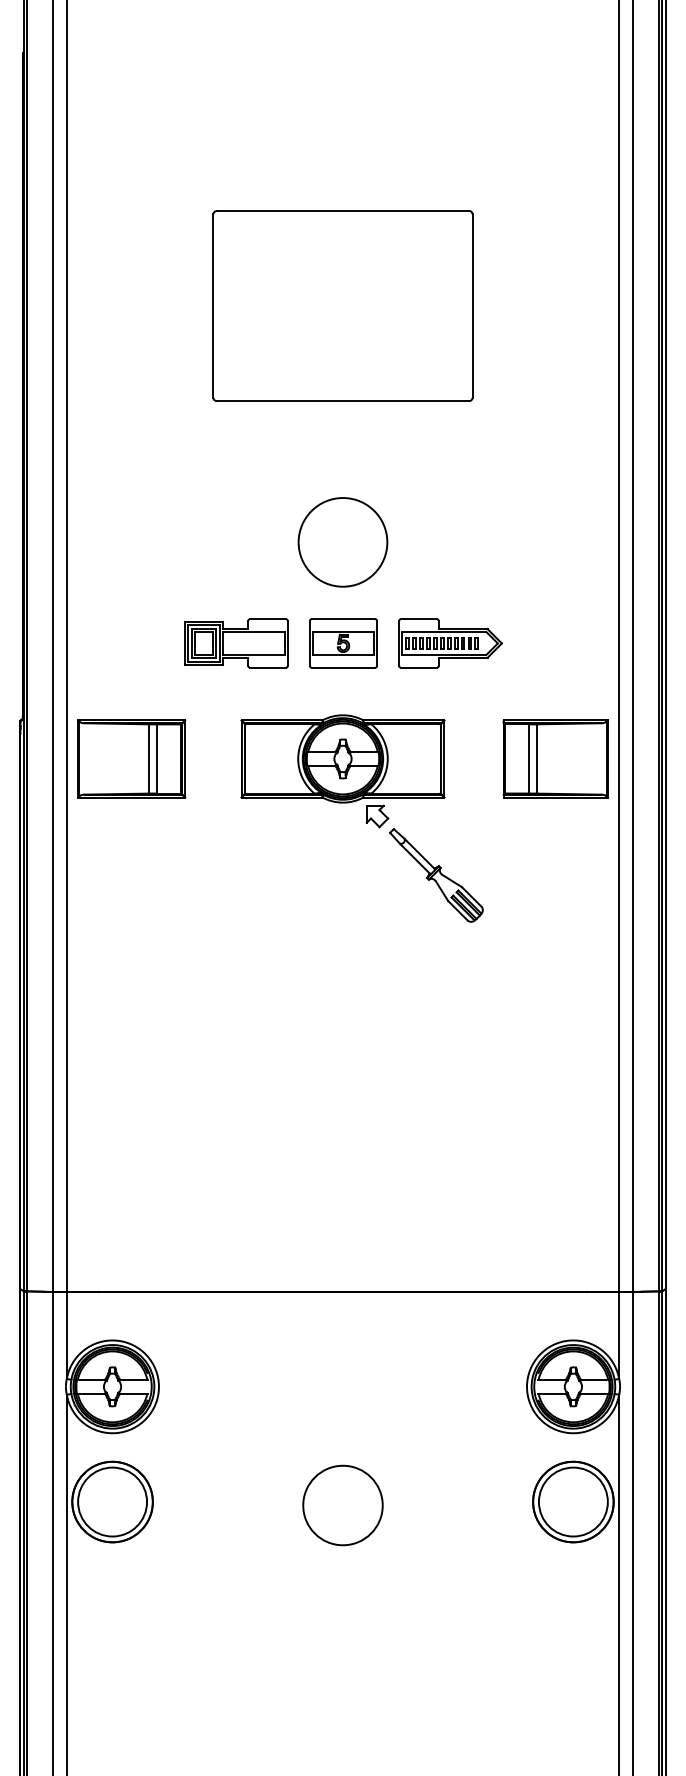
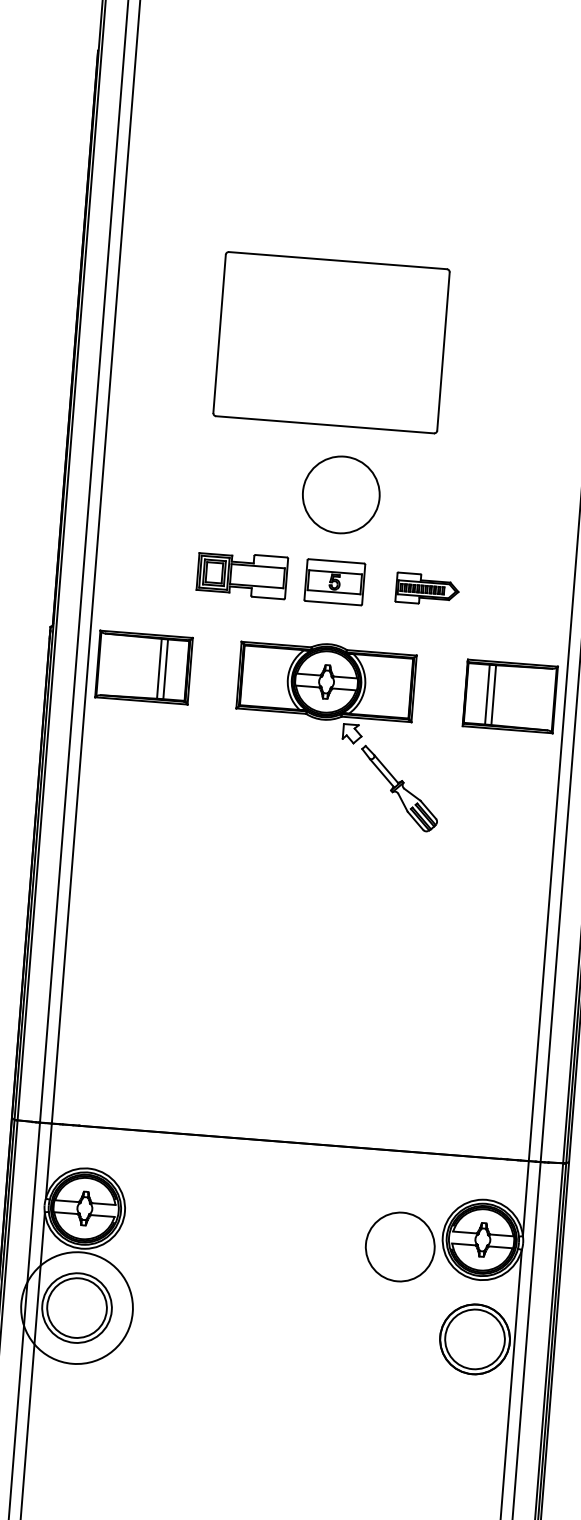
part: (342, 305) -> (331, 342), moved
part: (450, 643) -> (427, 589), size x0.7
circle: (112, 1501) -> (77, 1307), size x1.6
circle: (342, 1505) -> (399, 1246), moved

